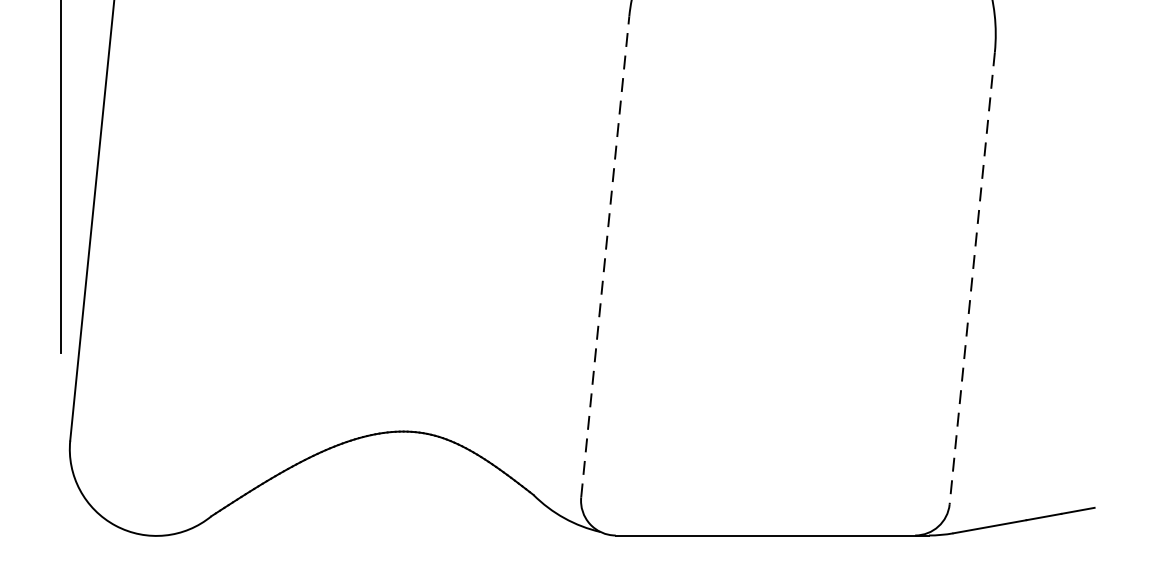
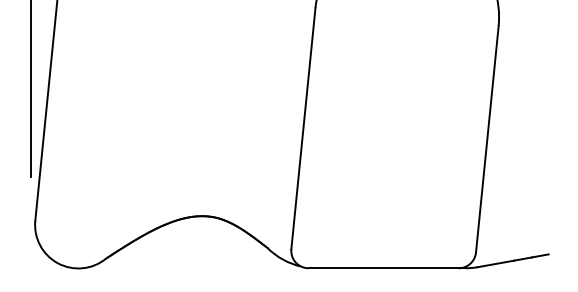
line: (605, 256) -> (303, 128), dashed -> solid
line: (972, 278) -> (487, 139), dashed -> solid

